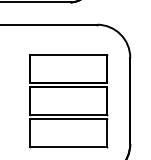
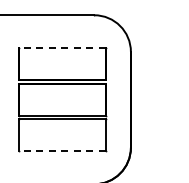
line: (67, 54) -> (61, 48), solid -> dashed
line: (67, 147) -> (61, 151), solid -> dashed

